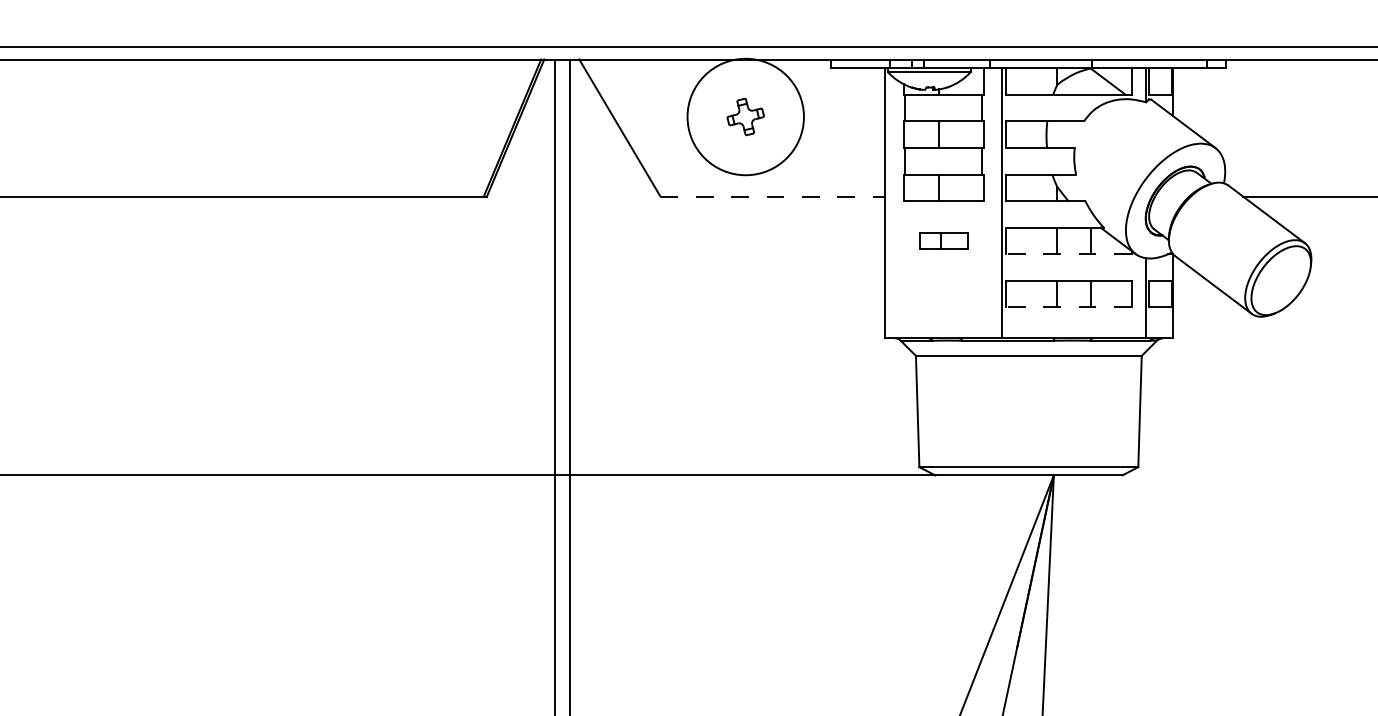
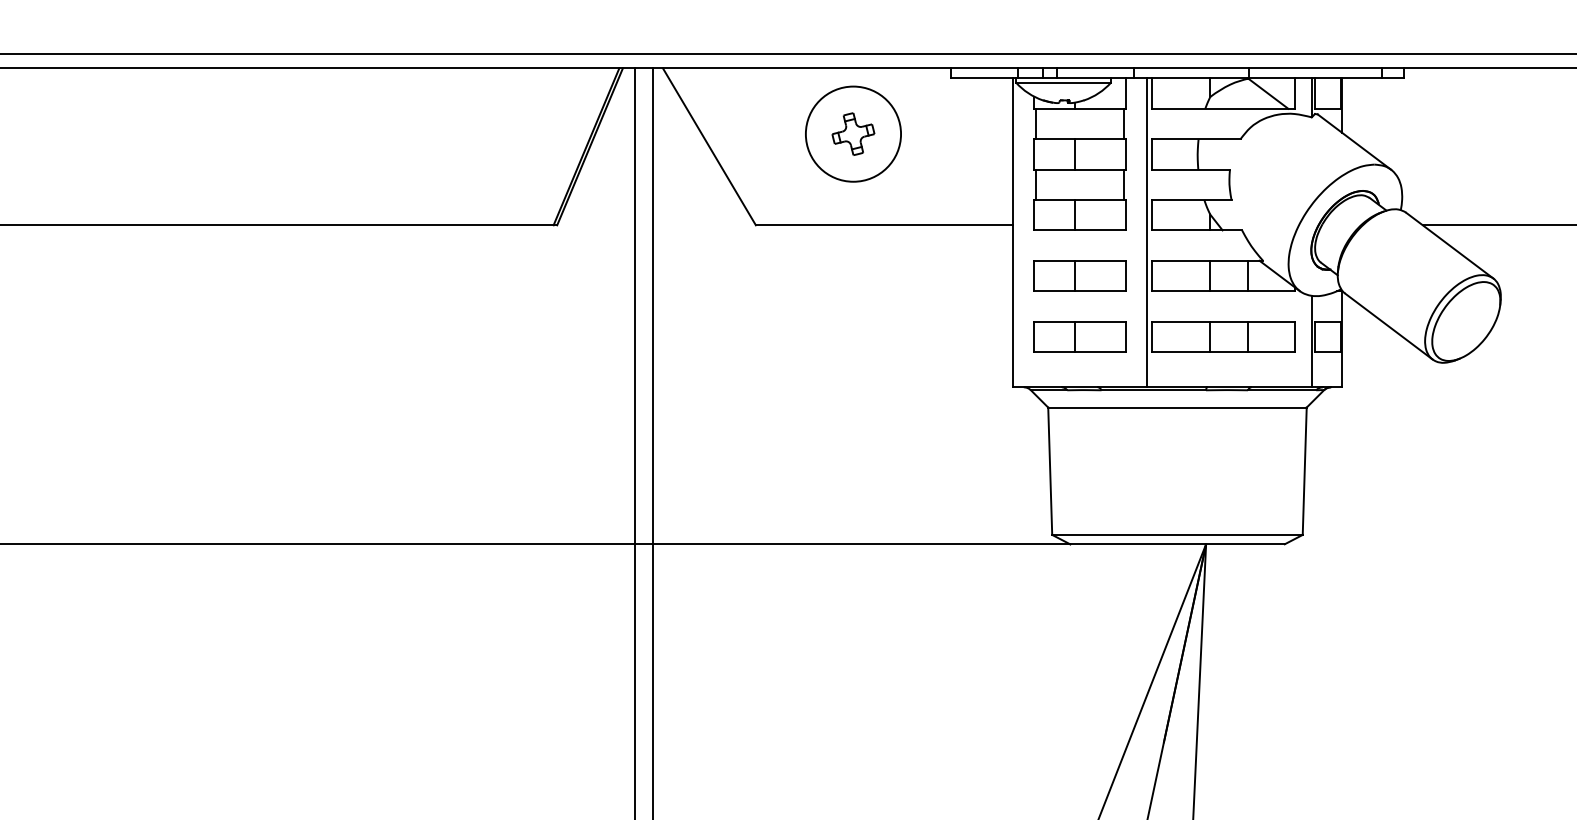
circle: (745, 116) -> (853, 133), size x0.71
line: (772, 196) -> (884, 225), dashed -> solid
part: (943, 240) -> (1079, 275), size x1.67
line: (1069, 254) -> (1223, 291), dashed -> solid
part: (943, 293) -> (1079, 336), added
line: (1069, 306) -> (1223, 351), dashed -> solid

